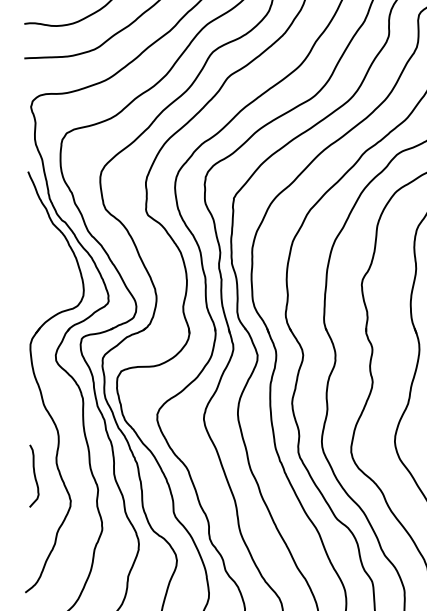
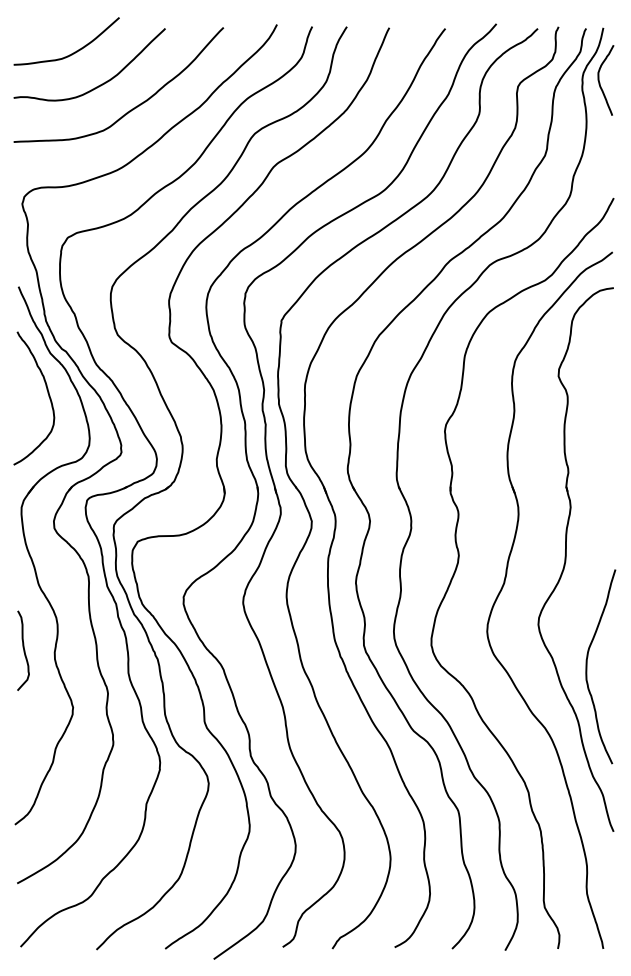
curve: (50, 255) -> (47, 393), added
curve: (34, 475) -> (23, 650), moved

